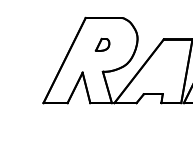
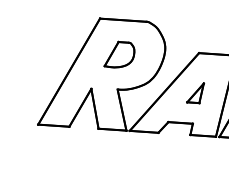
part: (102, 44) -> (119, 54), size x1.67
part: (163, 70) -> (195, 93), added

